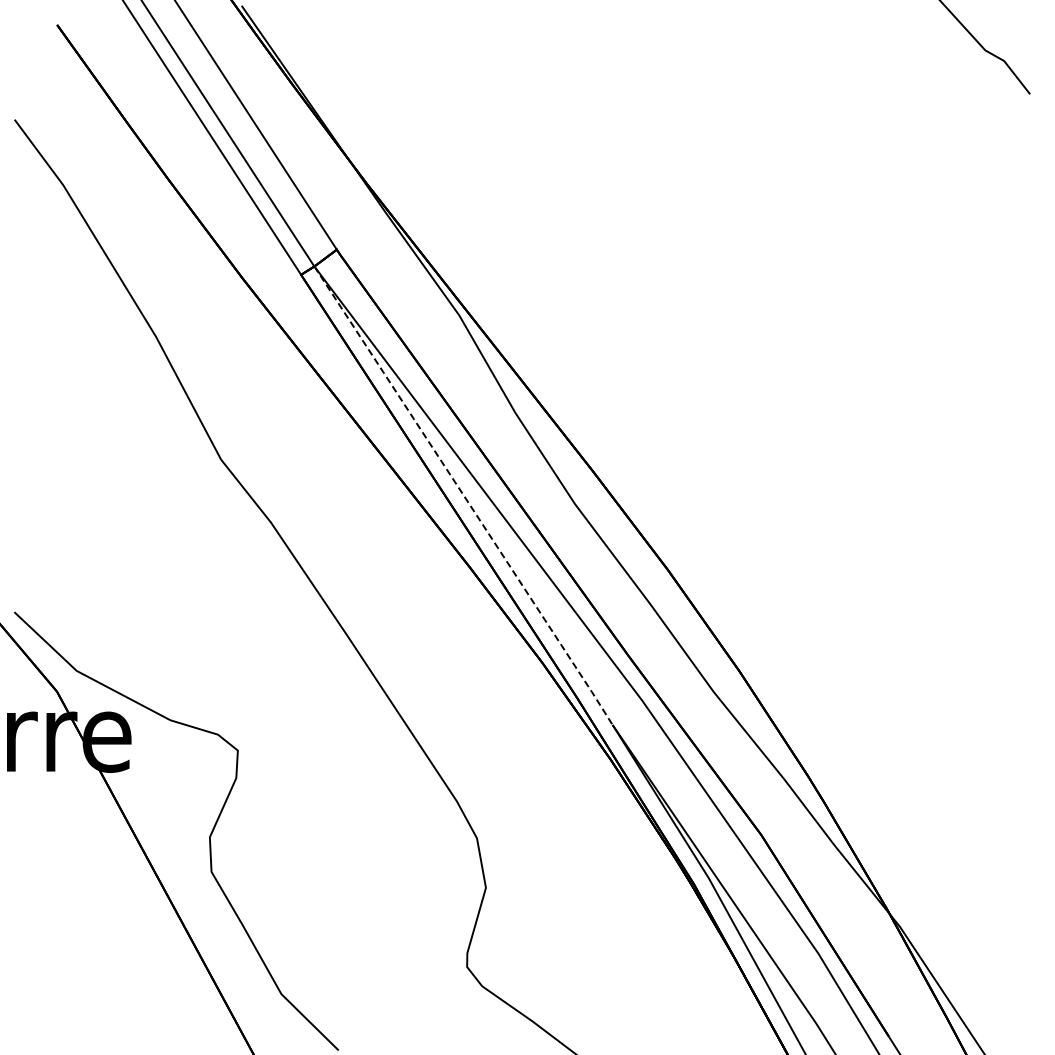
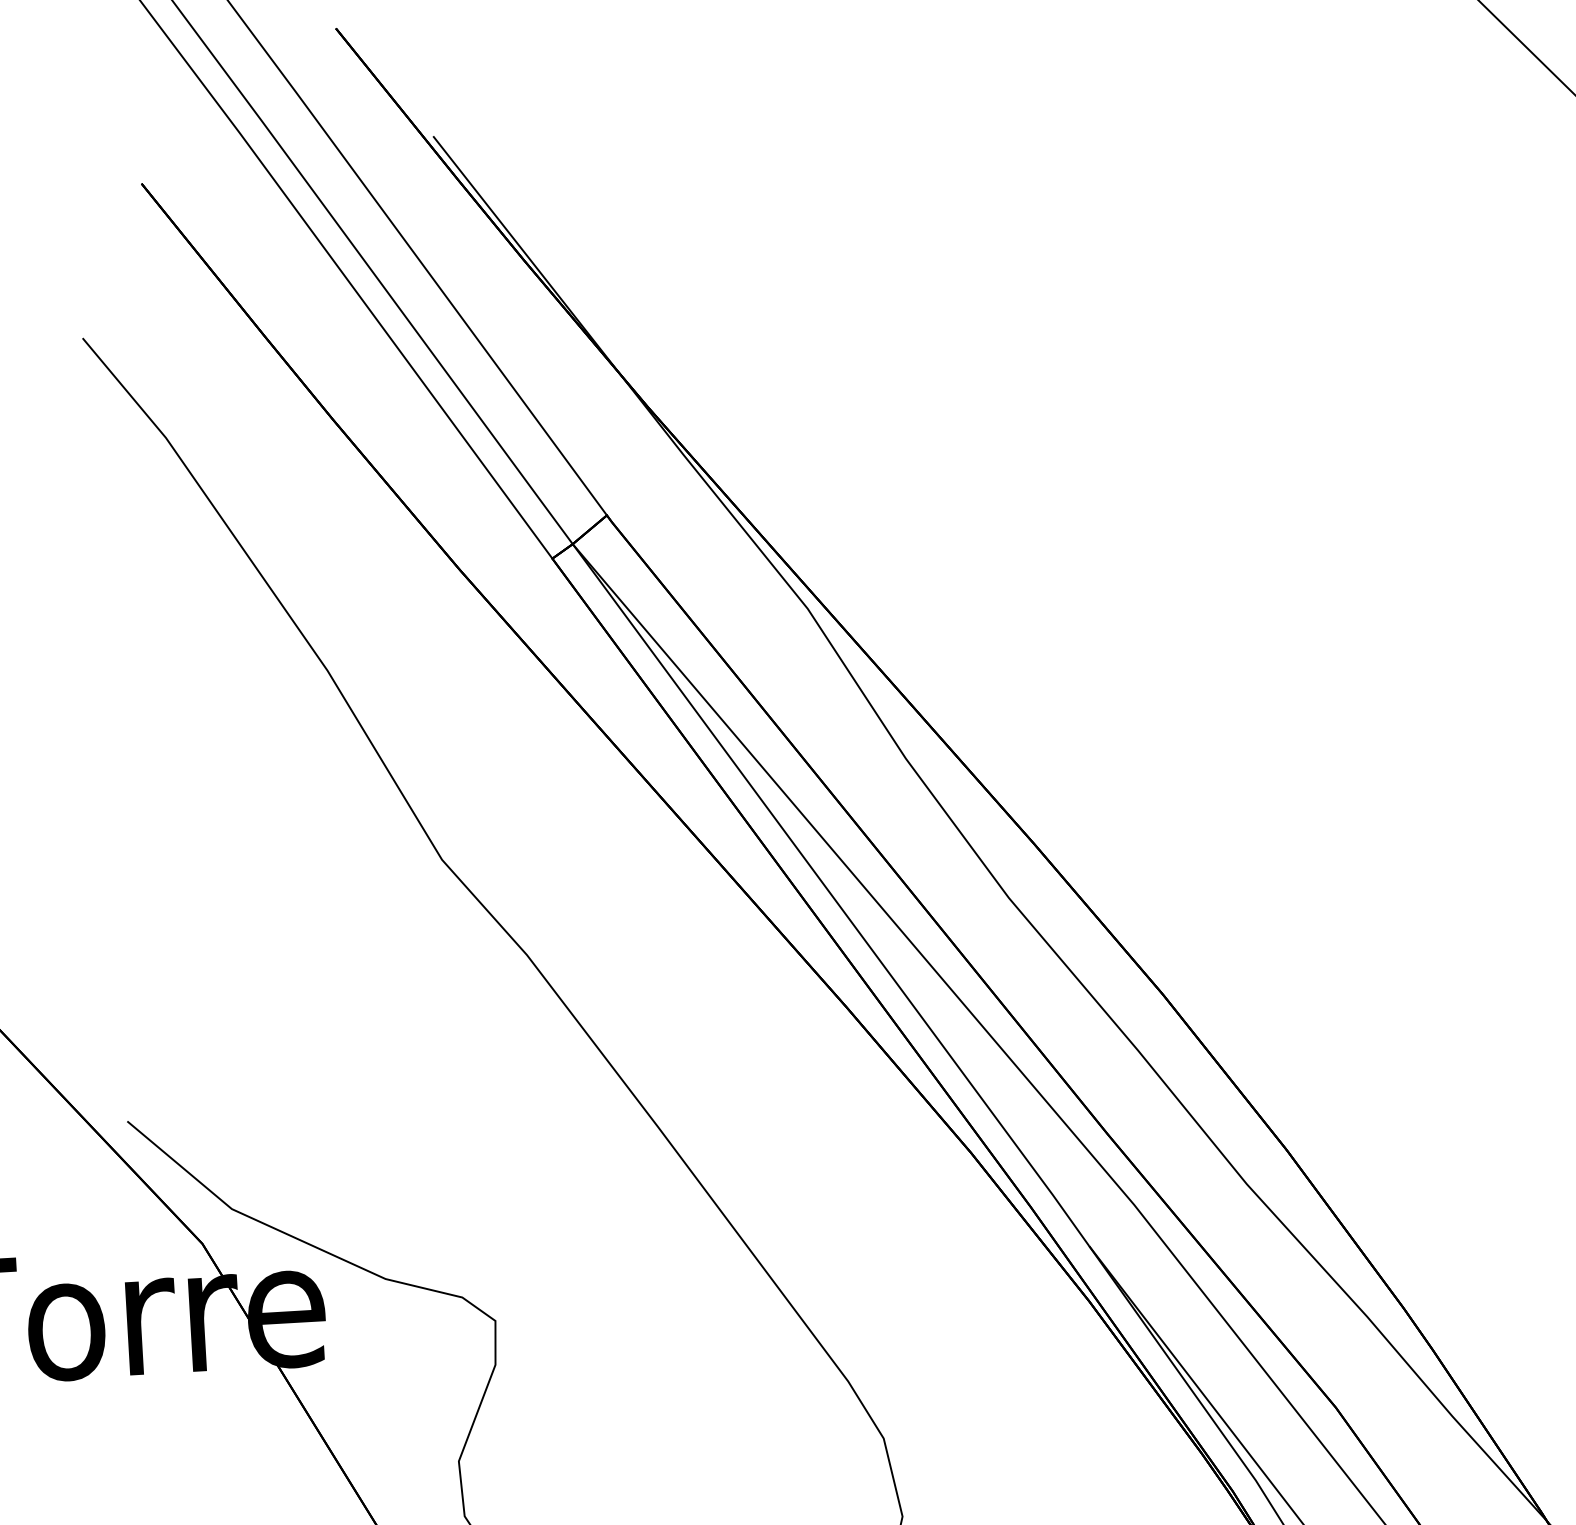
line: (464, 496) -> (832, 896), dashed -> solid

